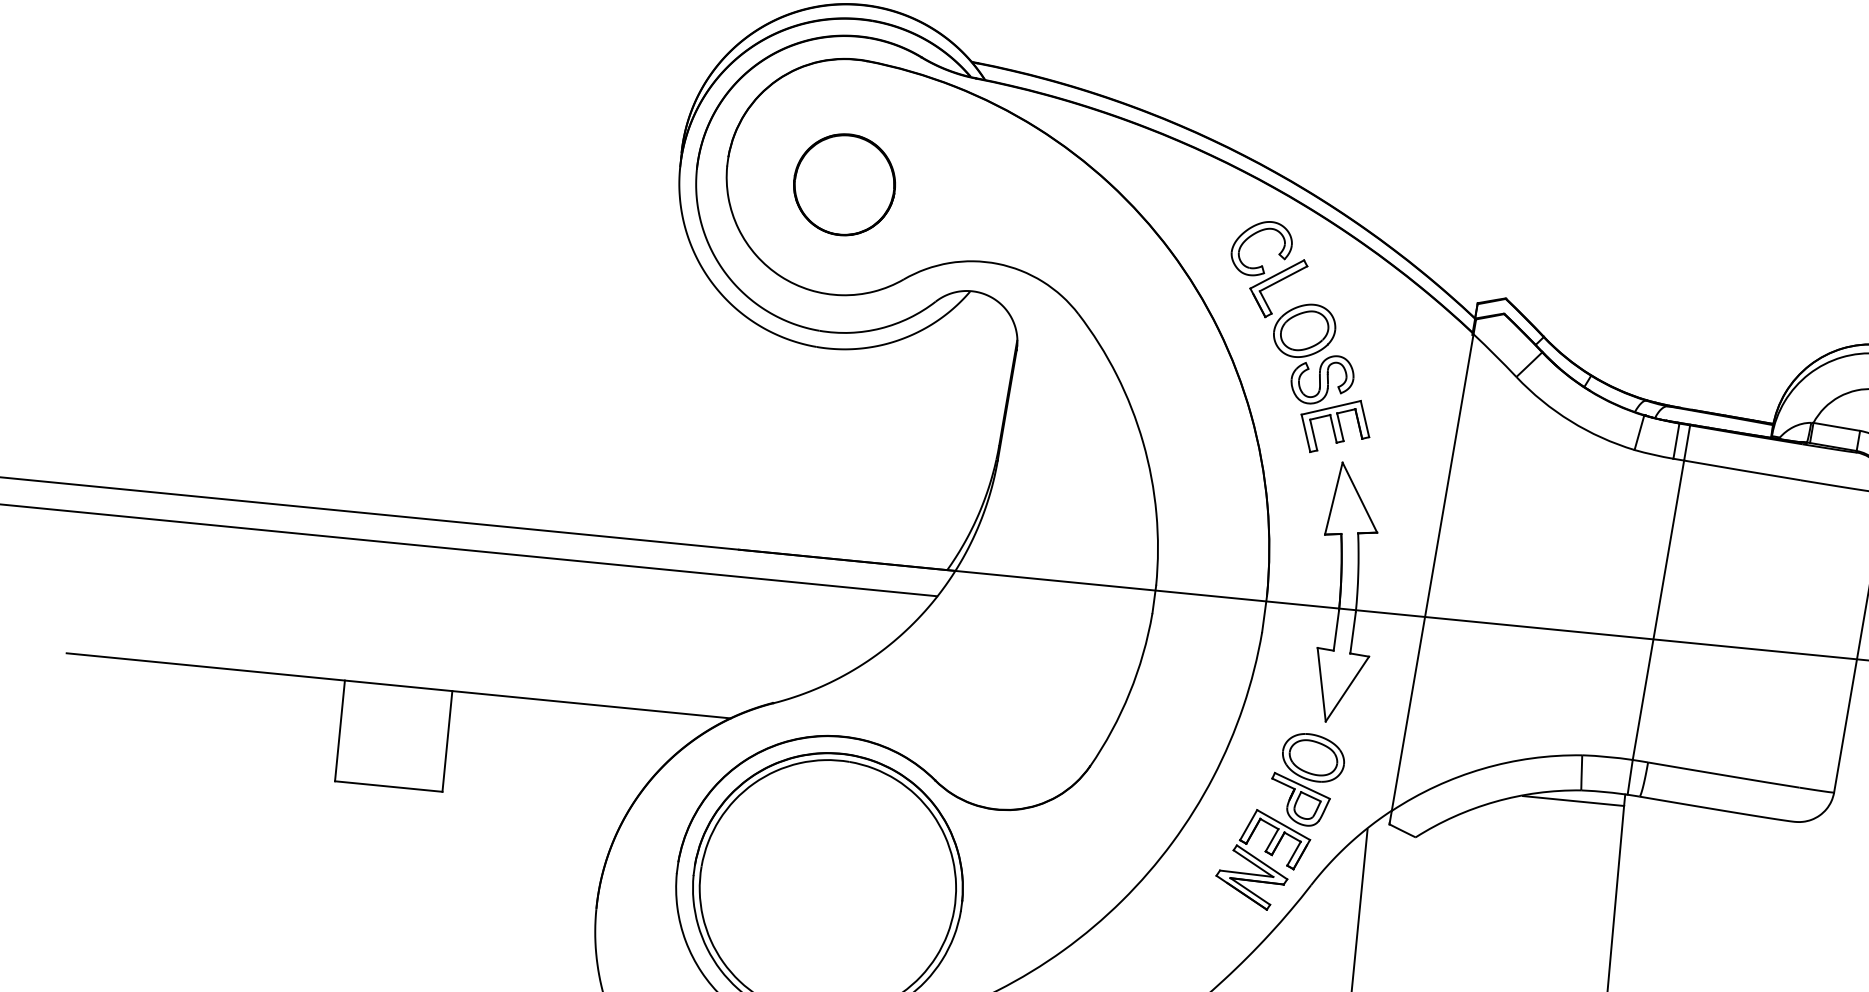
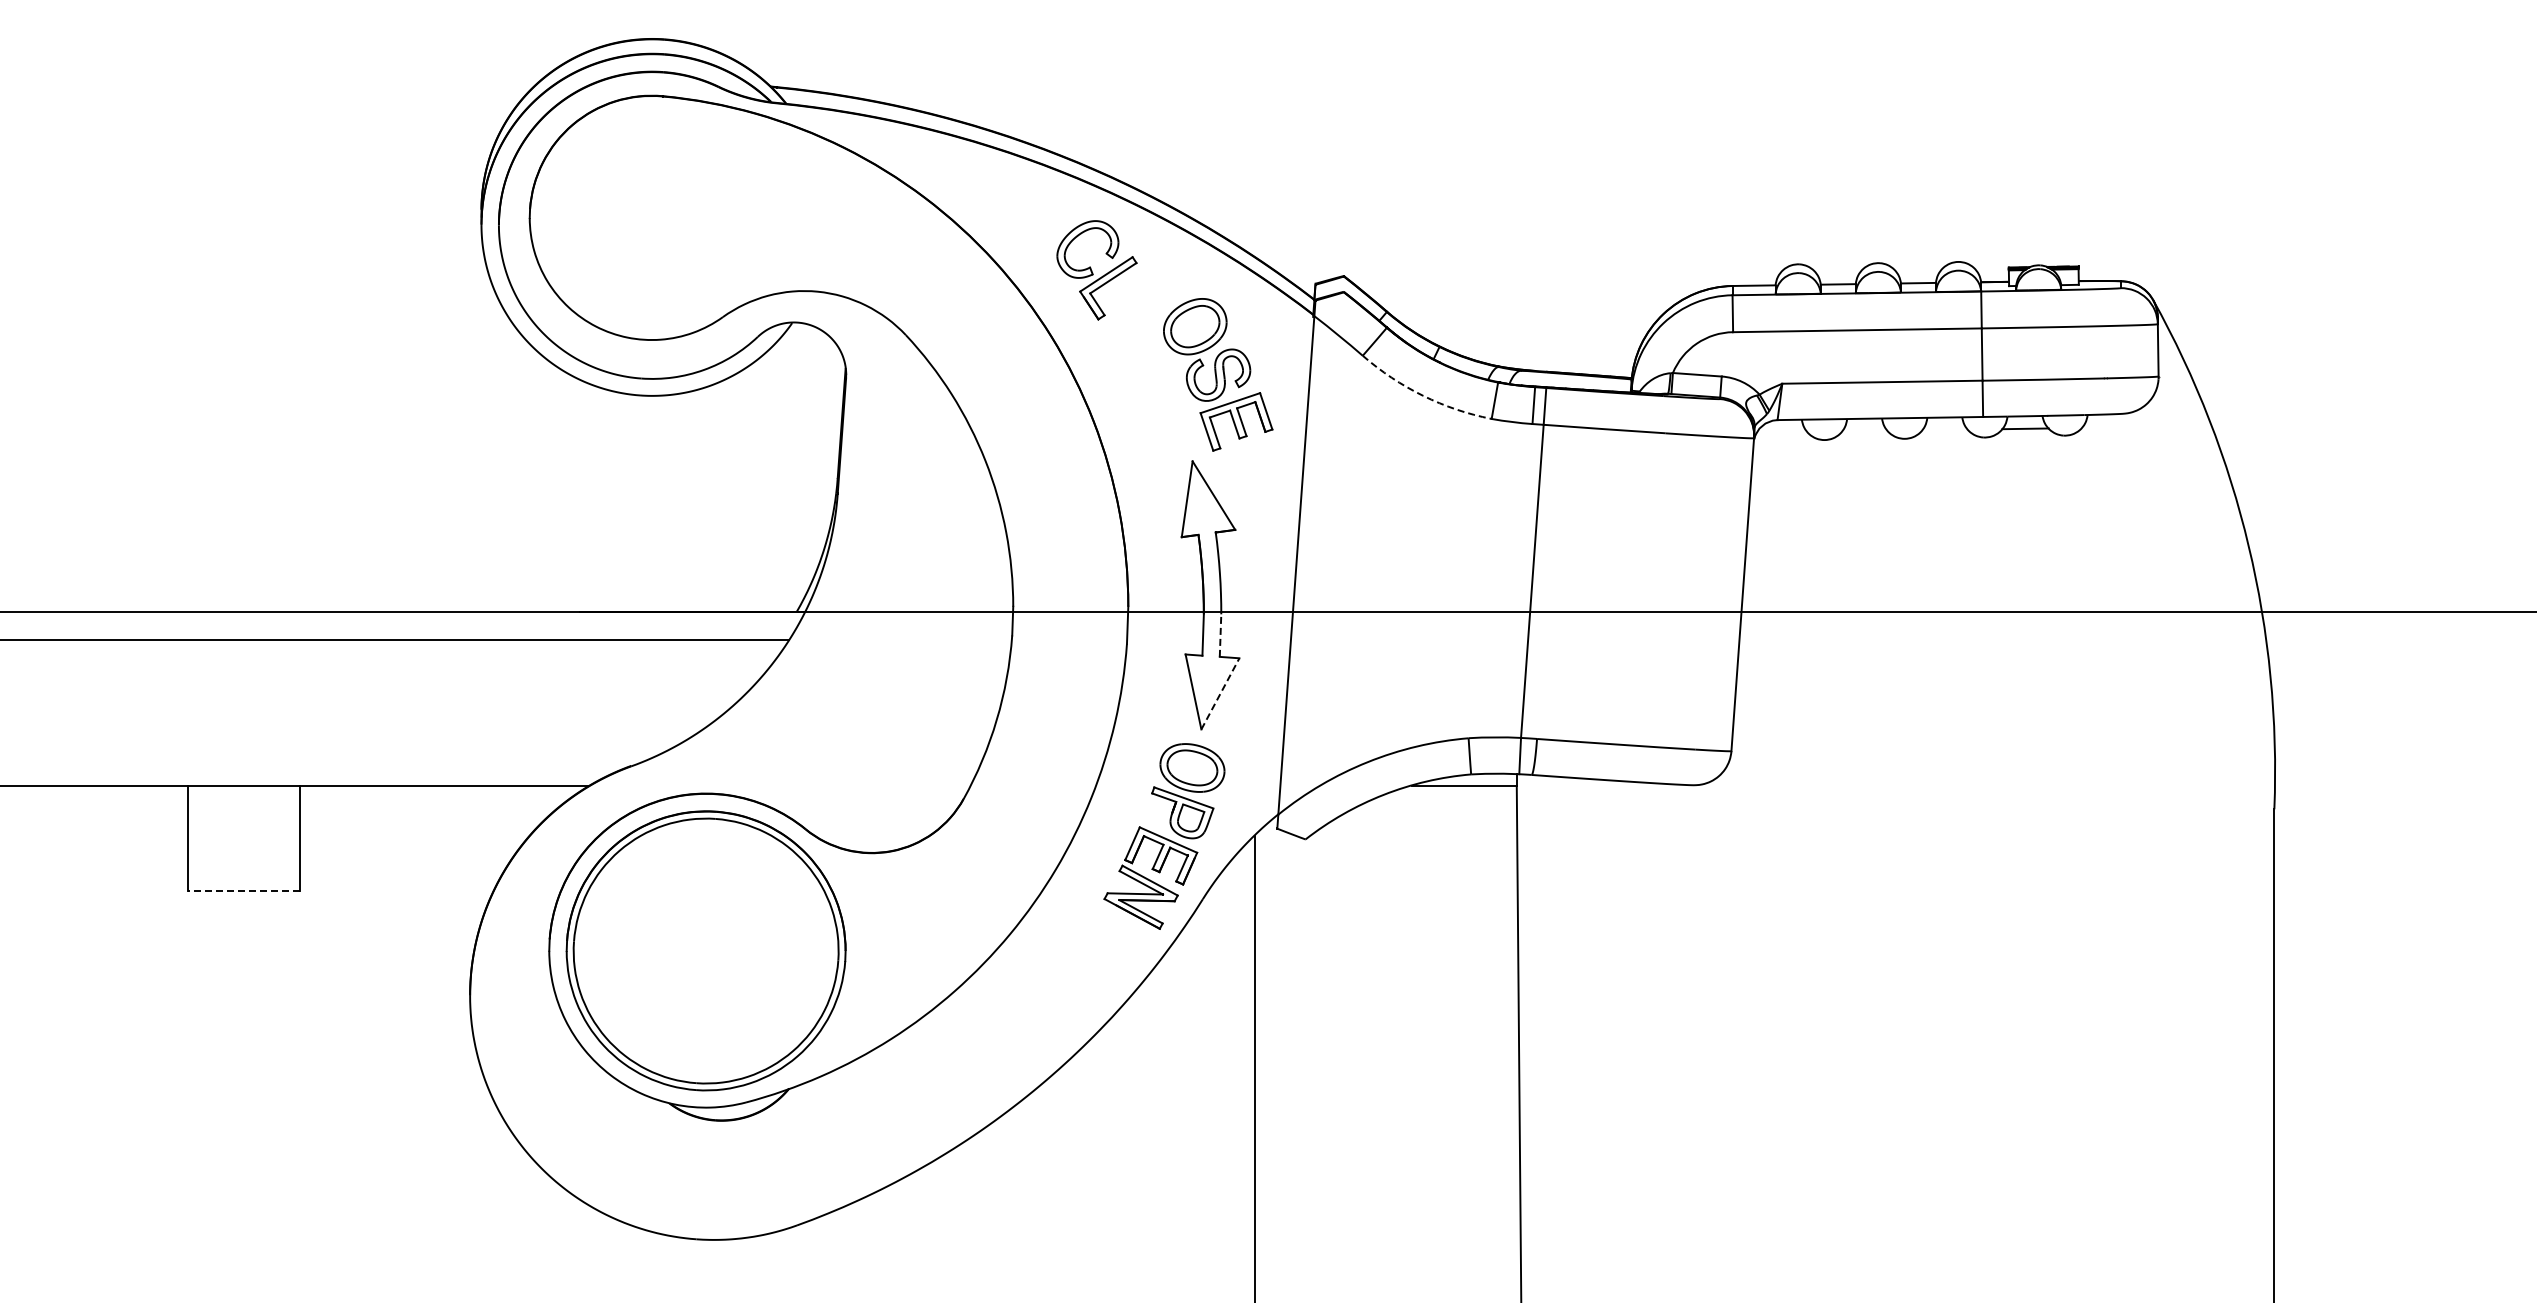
part: (844, 184) -> (652, 225), removed
part: (1322, 379) -> (1218, 374), moved
arc: (1571, 420) -> (1423, 395), solid -> dashed
line: (1353, 632) -> (1220, 635), solid -> dashed
line: (1347, 688) -> (1220, 693), solid -> dashed
line: (389, 786) -> (244, 890), solid -> dashed

